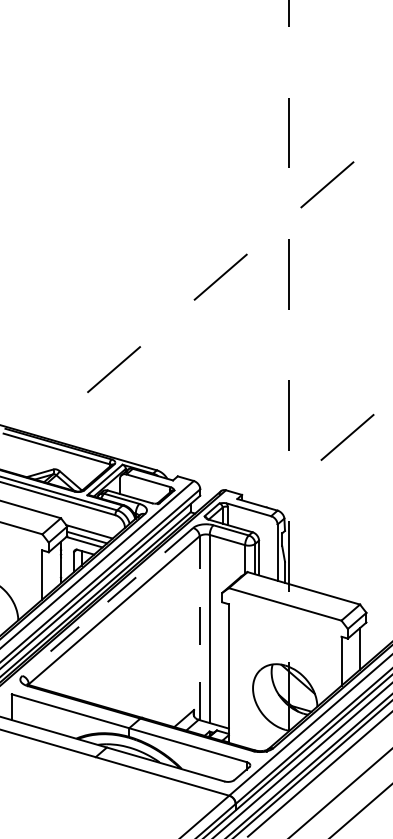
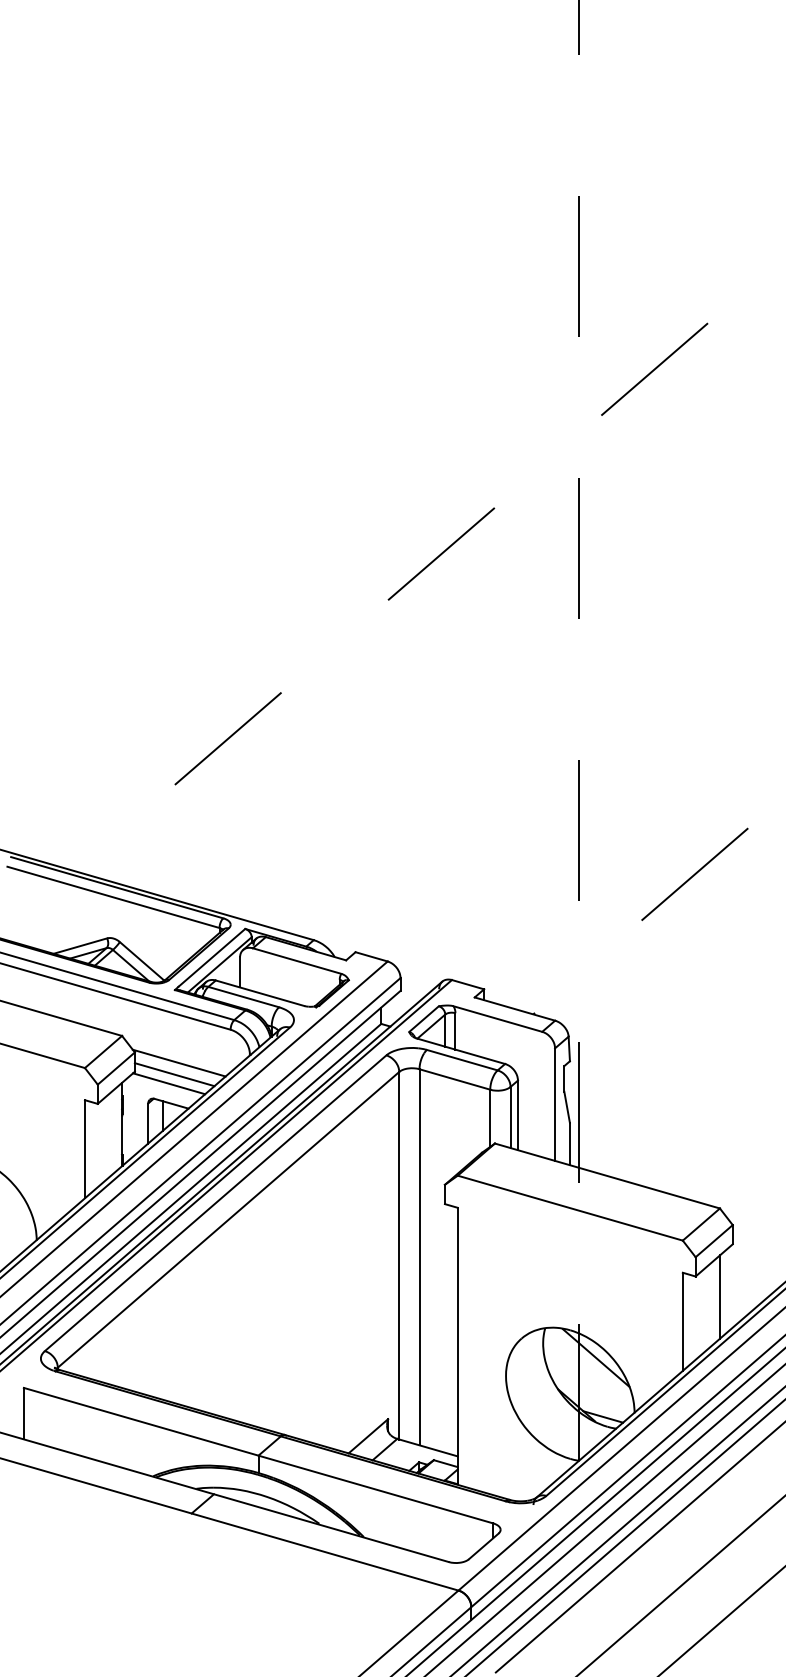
line: (107, 601) -> (215, 1202), dashed -> solid
line: (199, 628) -> (398, 1256), dashed -> solid

